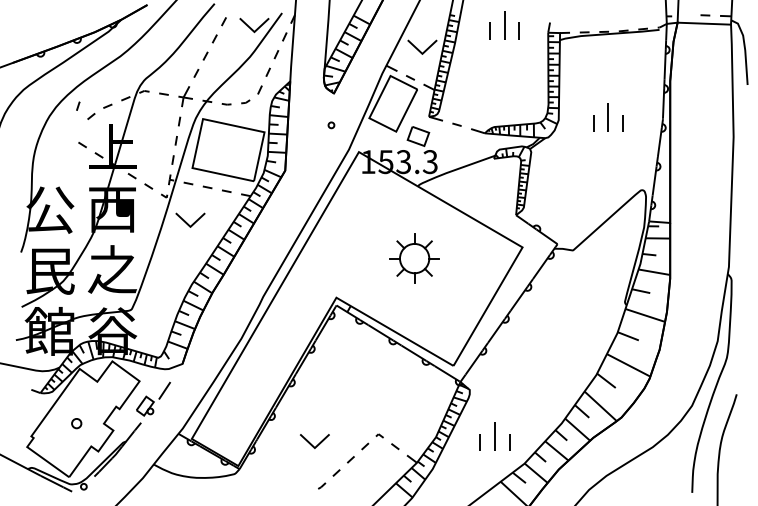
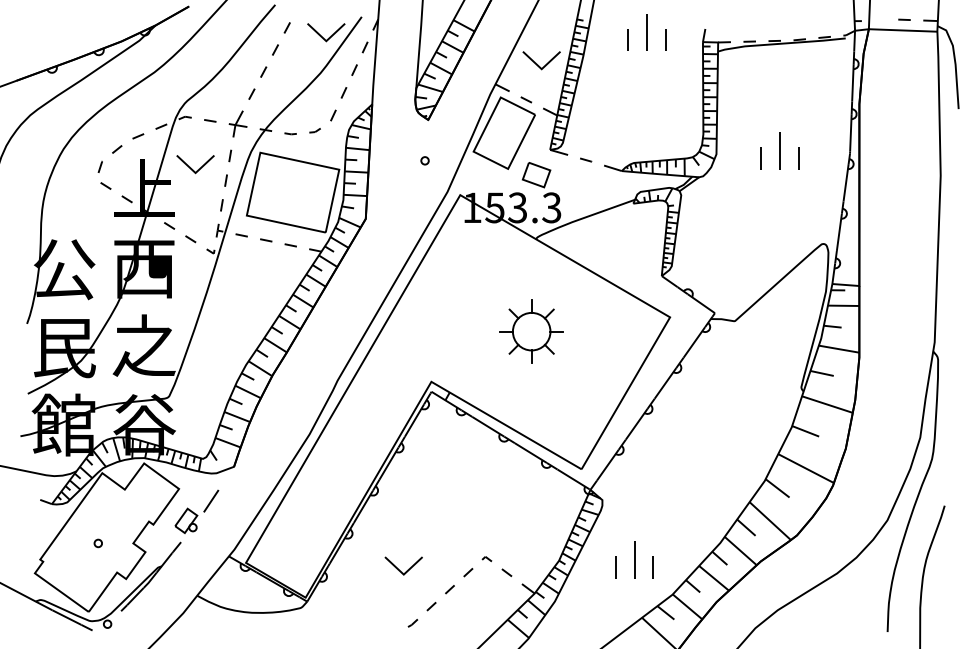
part: (78, 105) -> (100, 166), moved
part: (190, 219) -> (195, 163), moved
part: (76, 423) -> (98, 543), size x0.62

